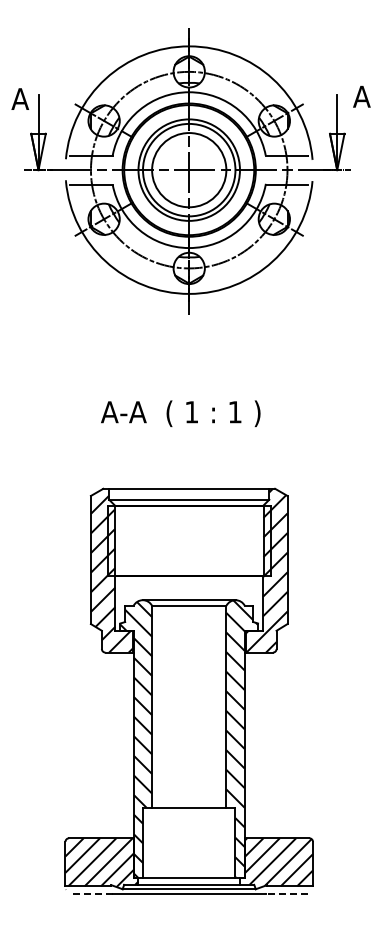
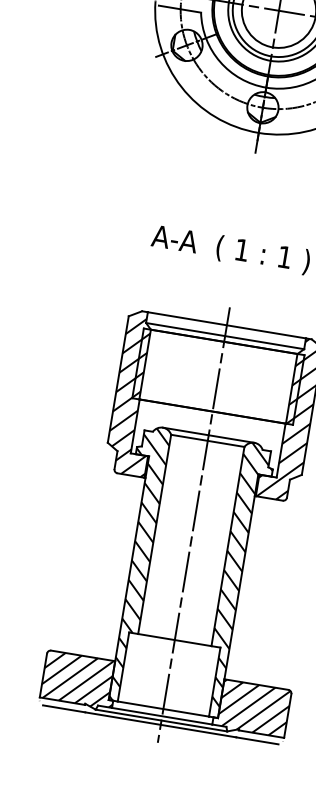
line: (189, 690) -> (194, 524), added
line: (90, 893) -> (63, 708), dashed -> solid
line: (286, 893) -> (256, 740), dashed -> solid

